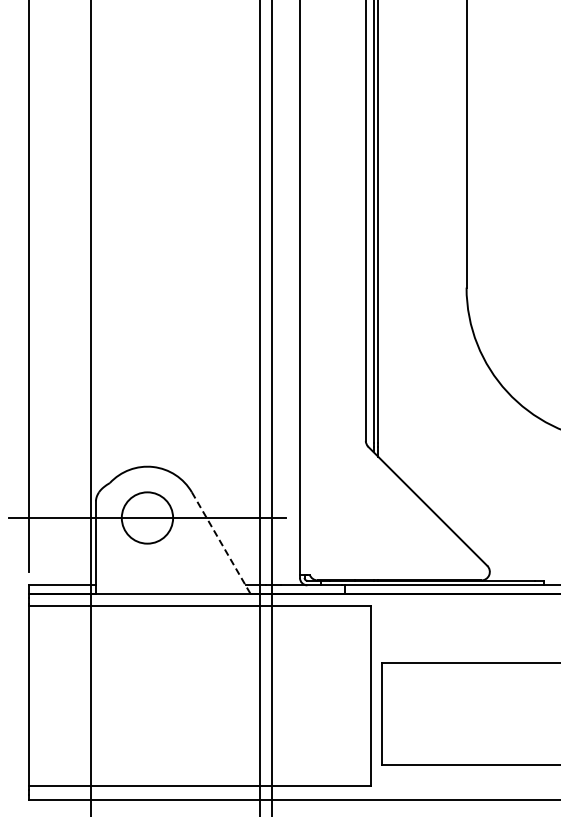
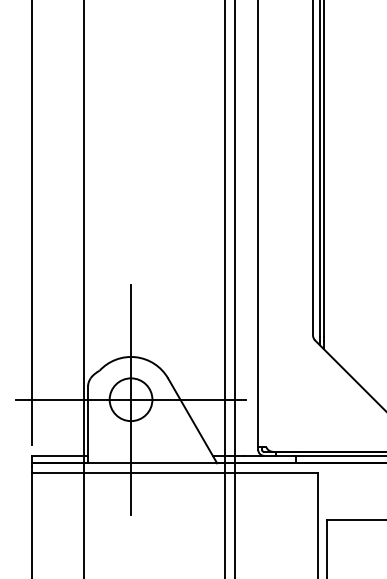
line: (147, 517) -> (131, 399), added
line: (221, 543) -> (192, 420), dashed -> solid

